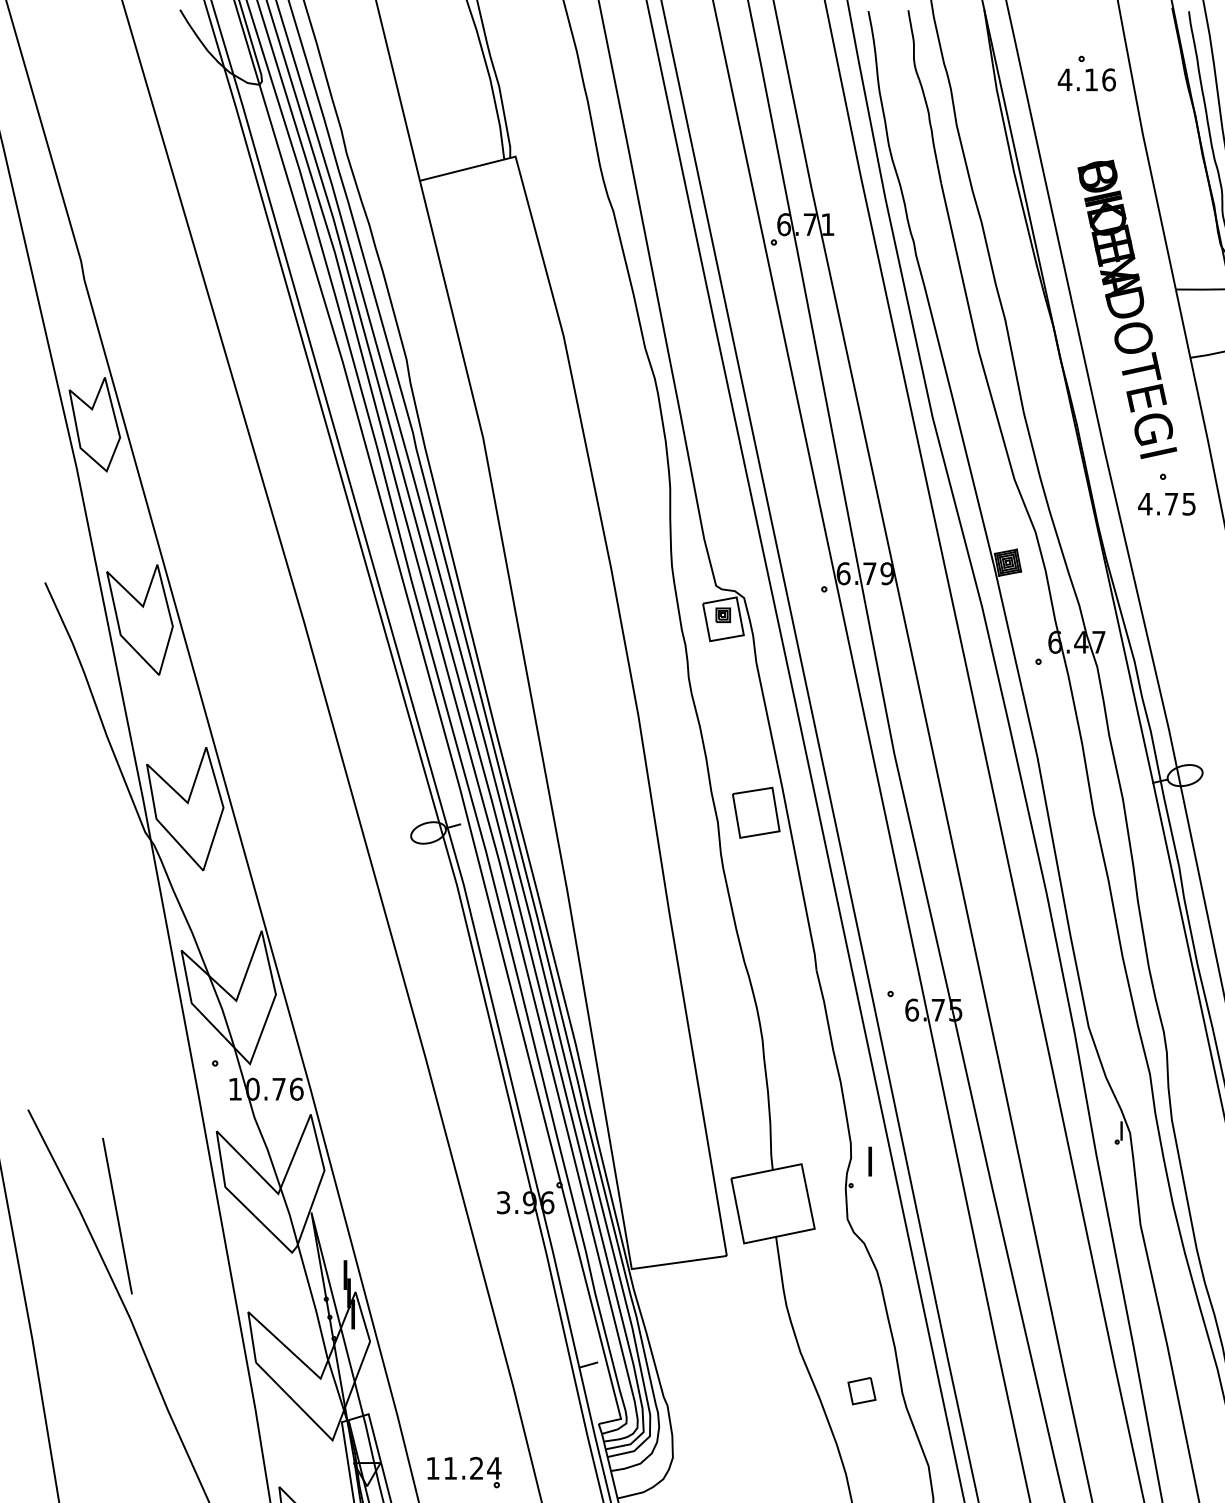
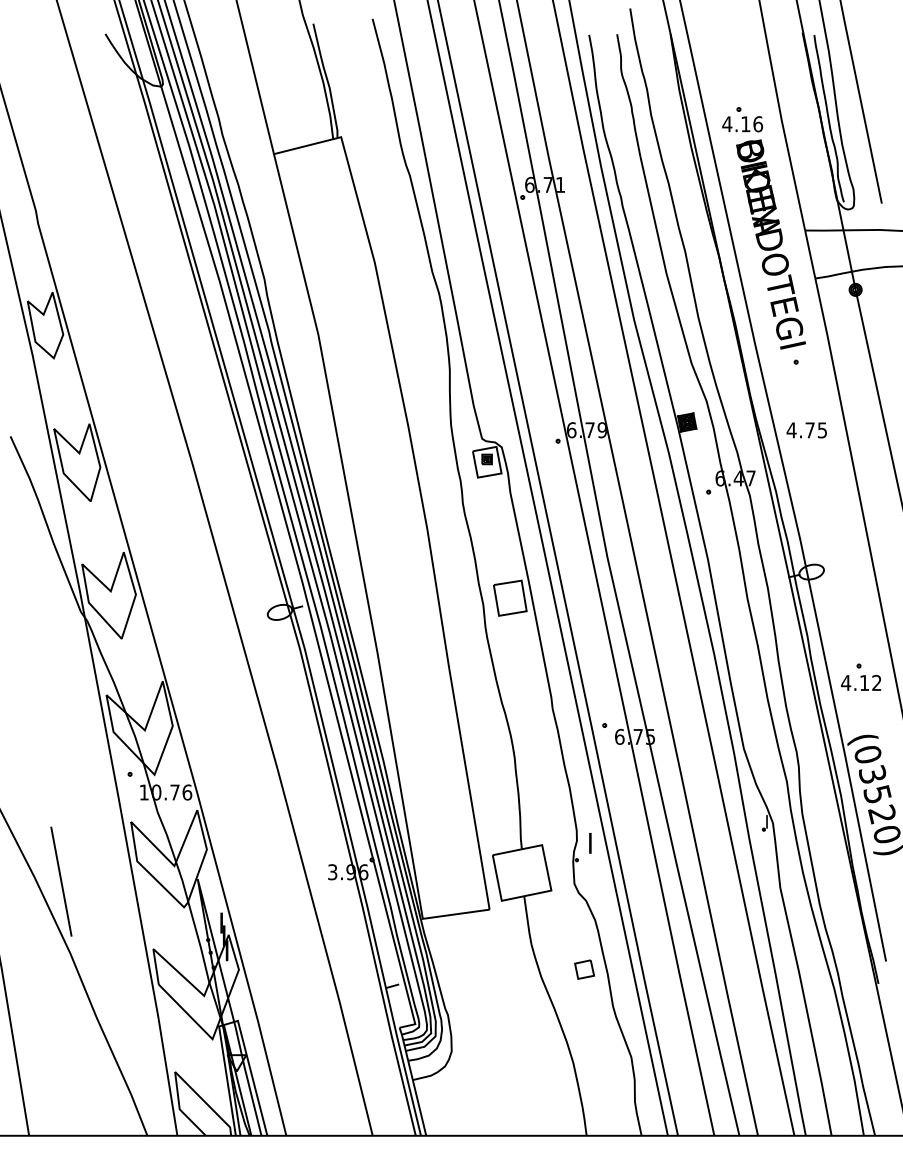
part: (1086, 73) -> (742, 119), moved
text: (1166, 504) -> (806, 430), moved
part: (861, 1390) -> (584, 969), moved
part: (464, 1472) -> (305, 1061), removed

